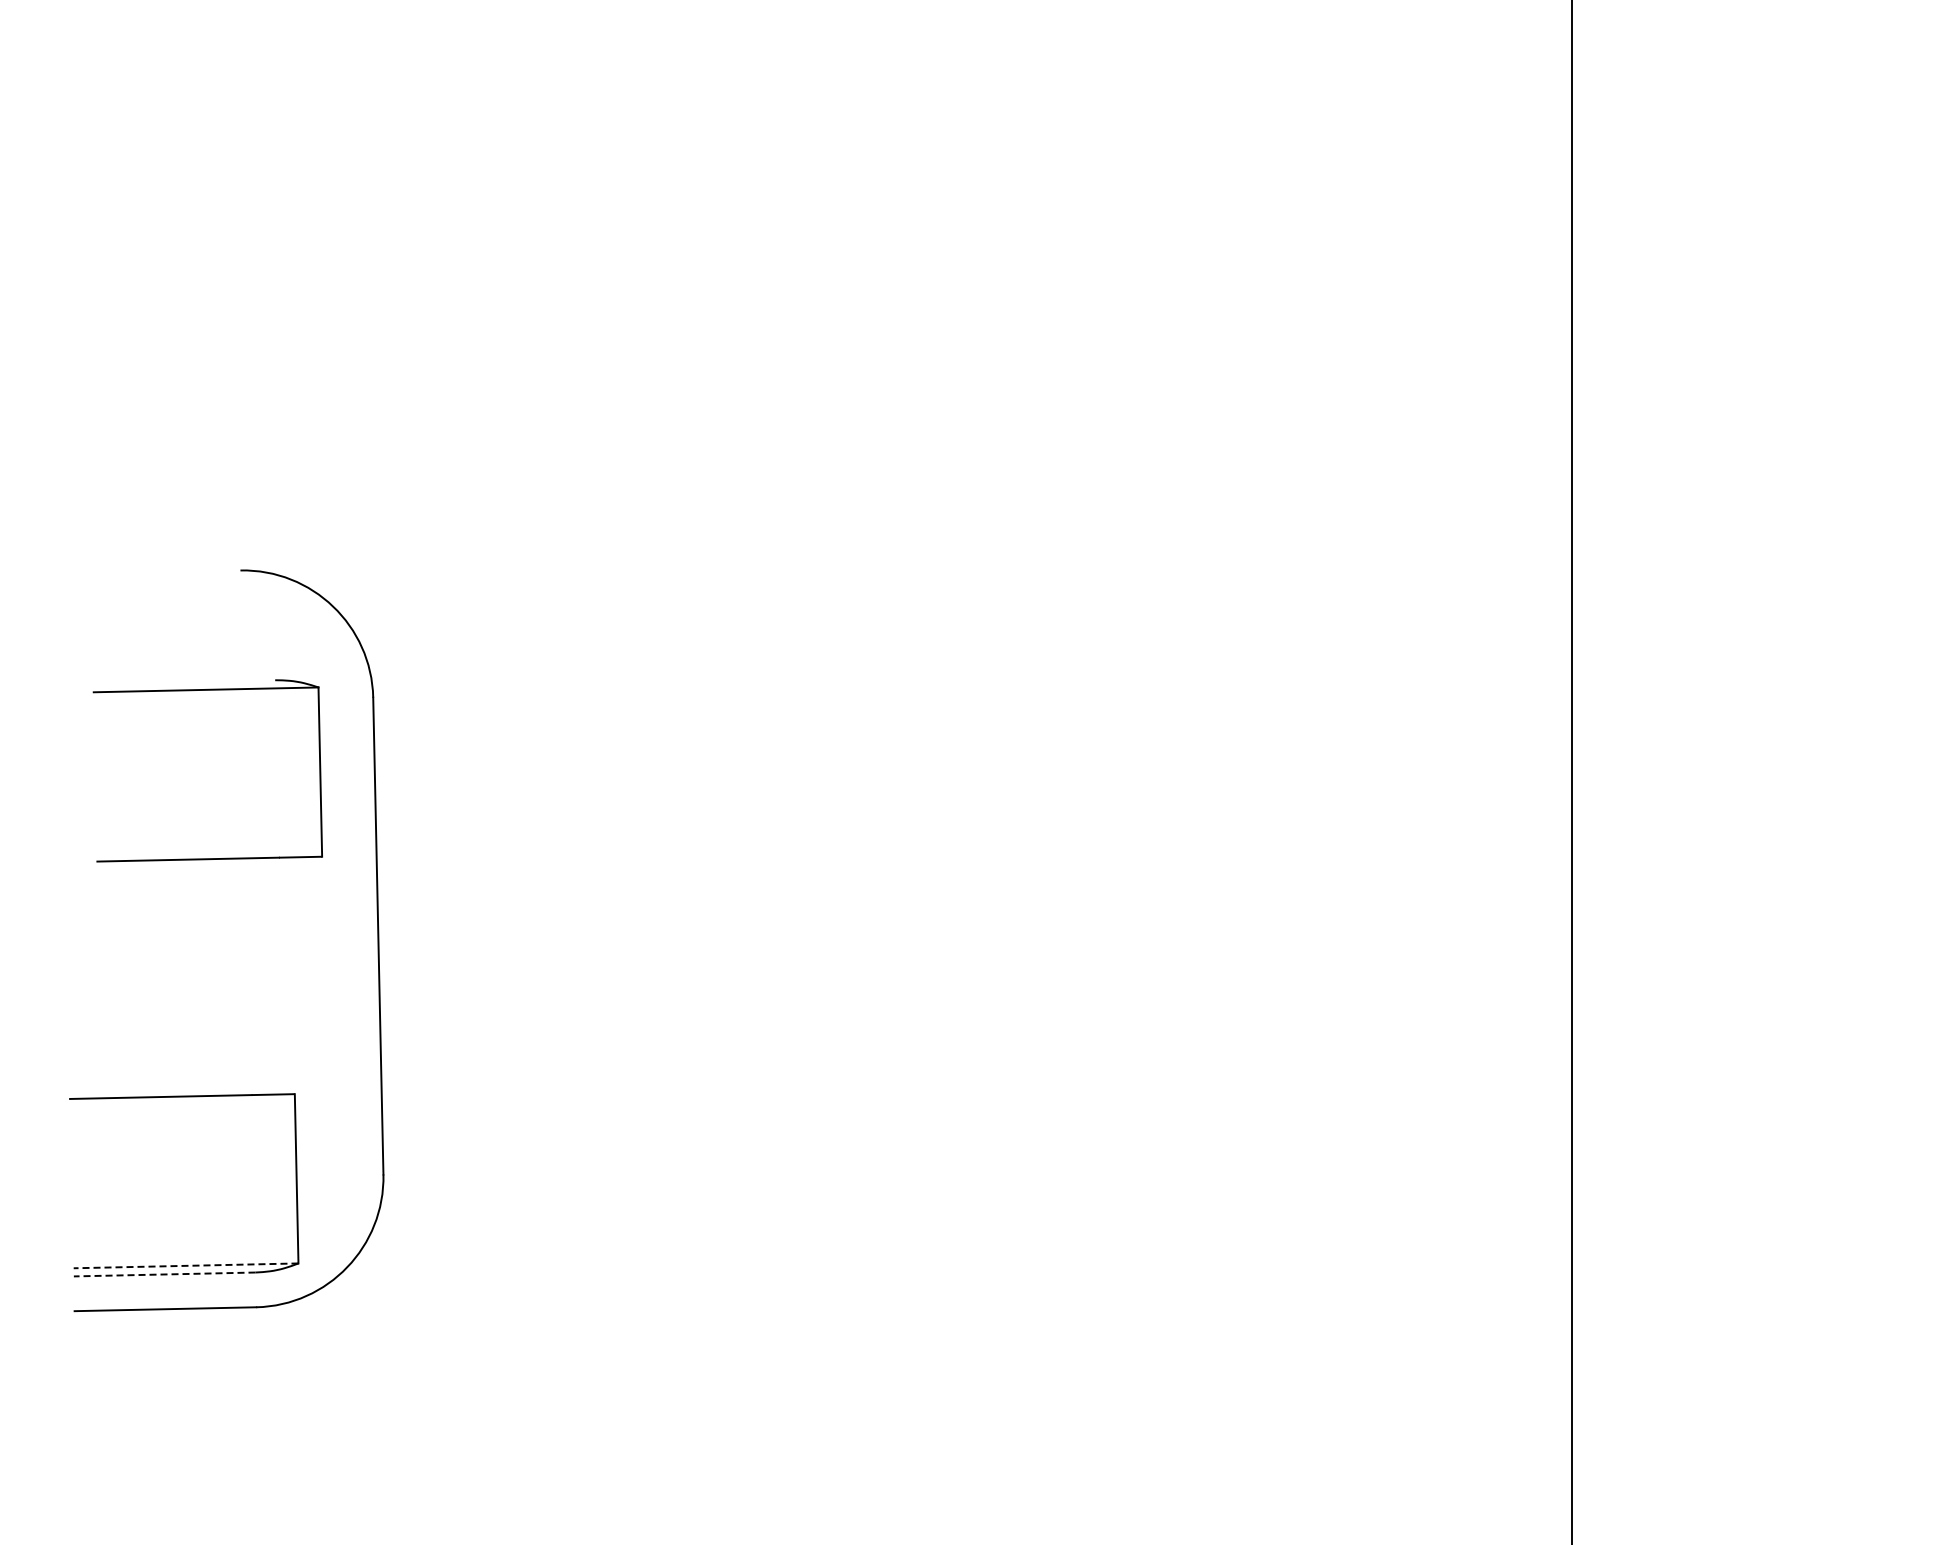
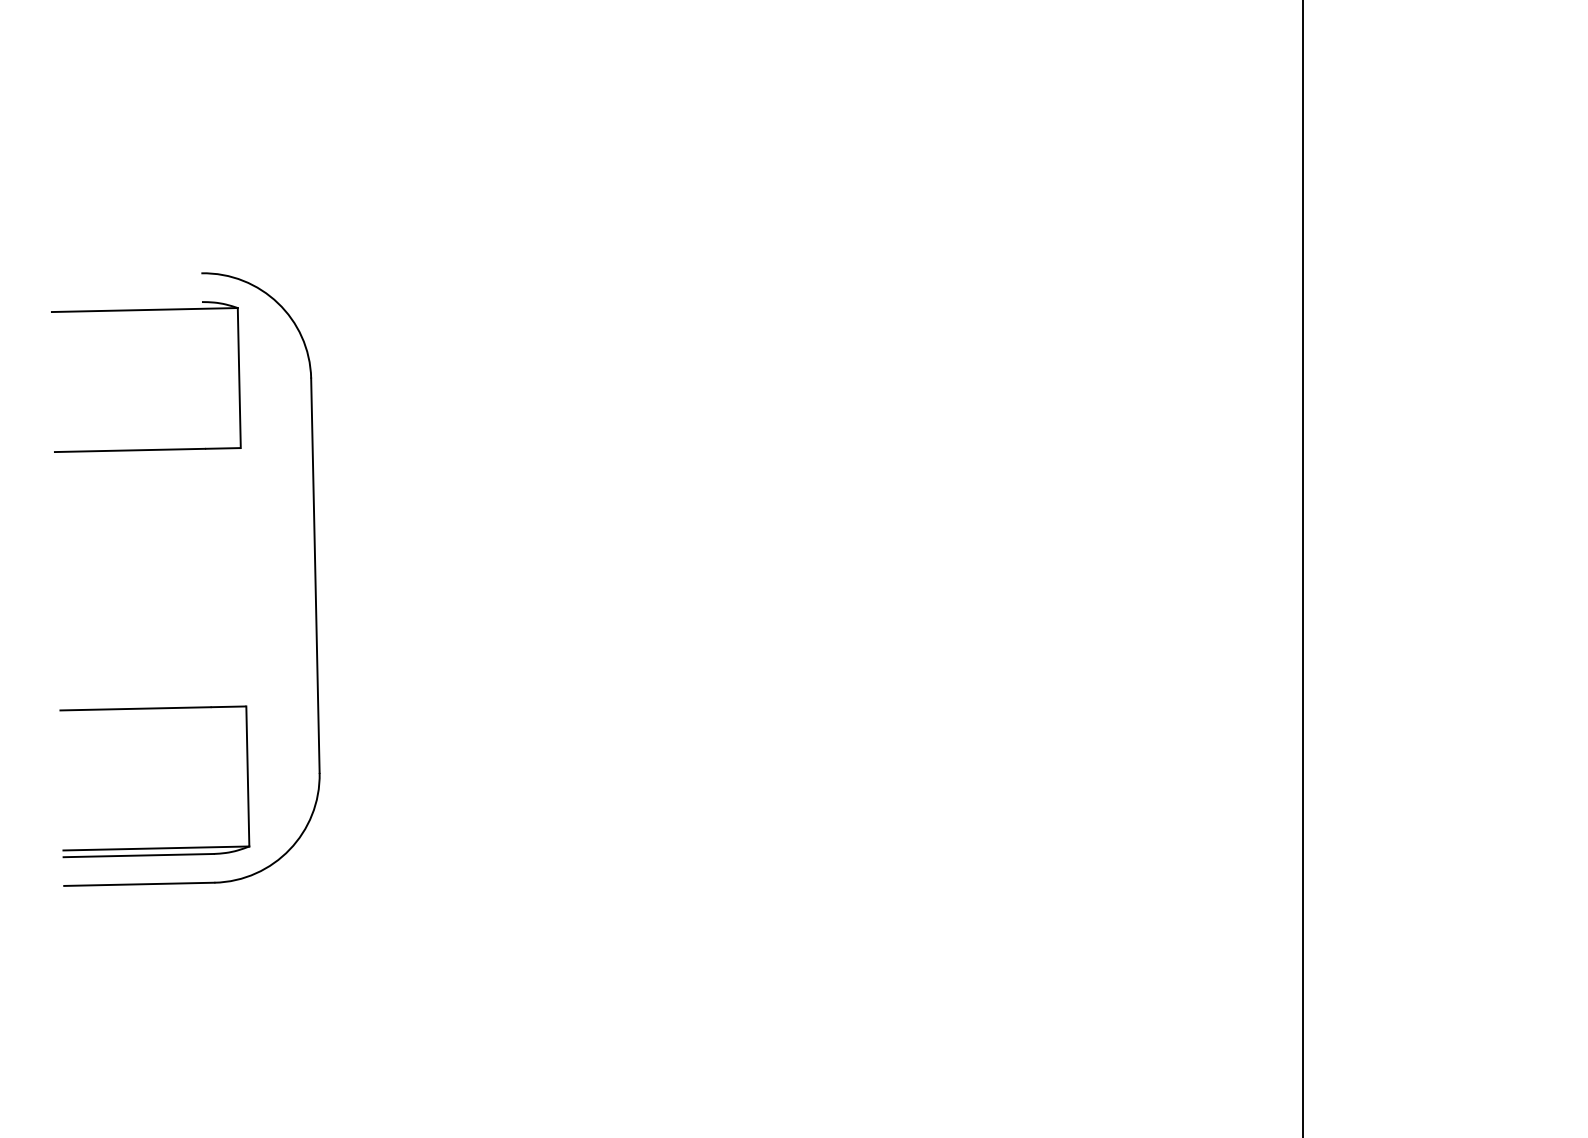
part: (207, 690) -> (145, 310), moved
line: (185, 1265) -> (155, 848), dashed -> solid
line: (164, 1274) -> (138, 855), dashed -> solid

